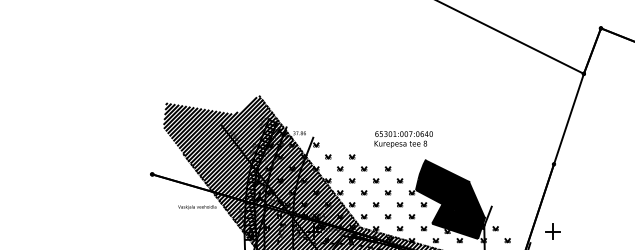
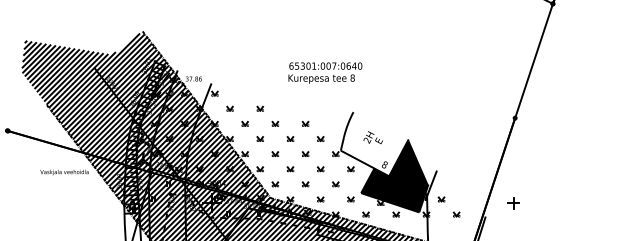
text: (403, 139) -> (325, 72), moved
fill: (442, 184) -> (374, 143), removed
part: (552, 231) -> (513, 203), size x0.6

